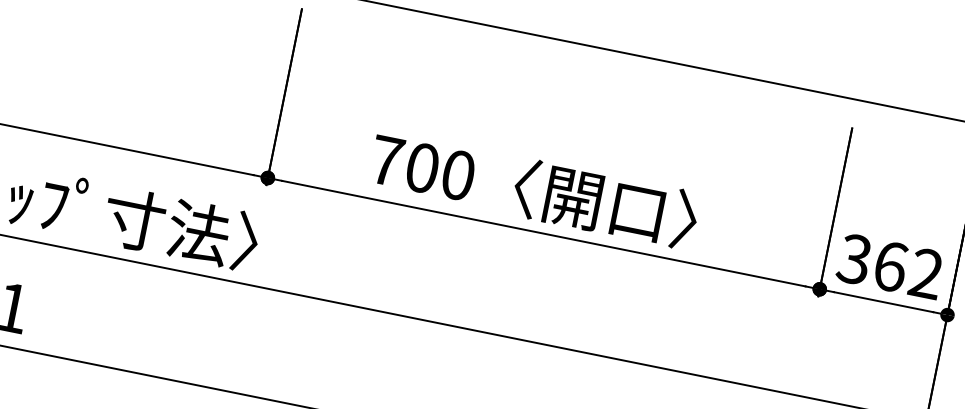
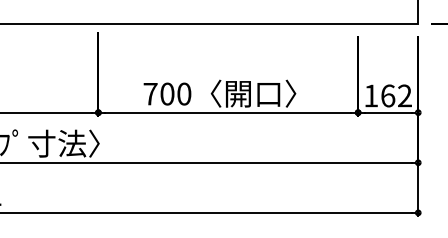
text: (853, 258) -> (370, 95), 362 -> 162

